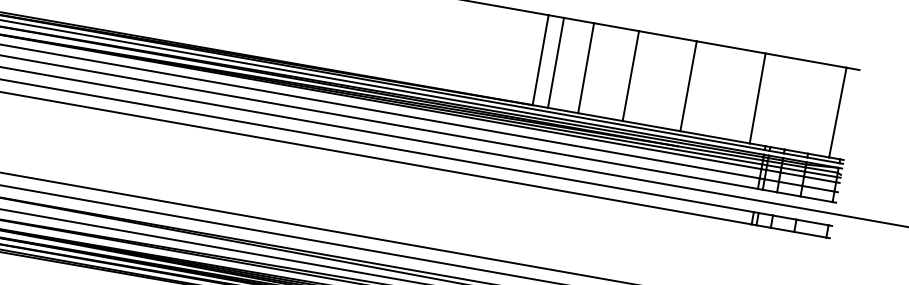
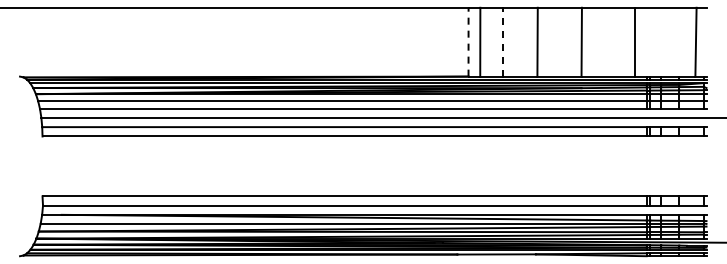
line: (540, 59) -> (468, 41), solid -> dashed
line: (586, 67) -> (503, 41), solid -> dashed

